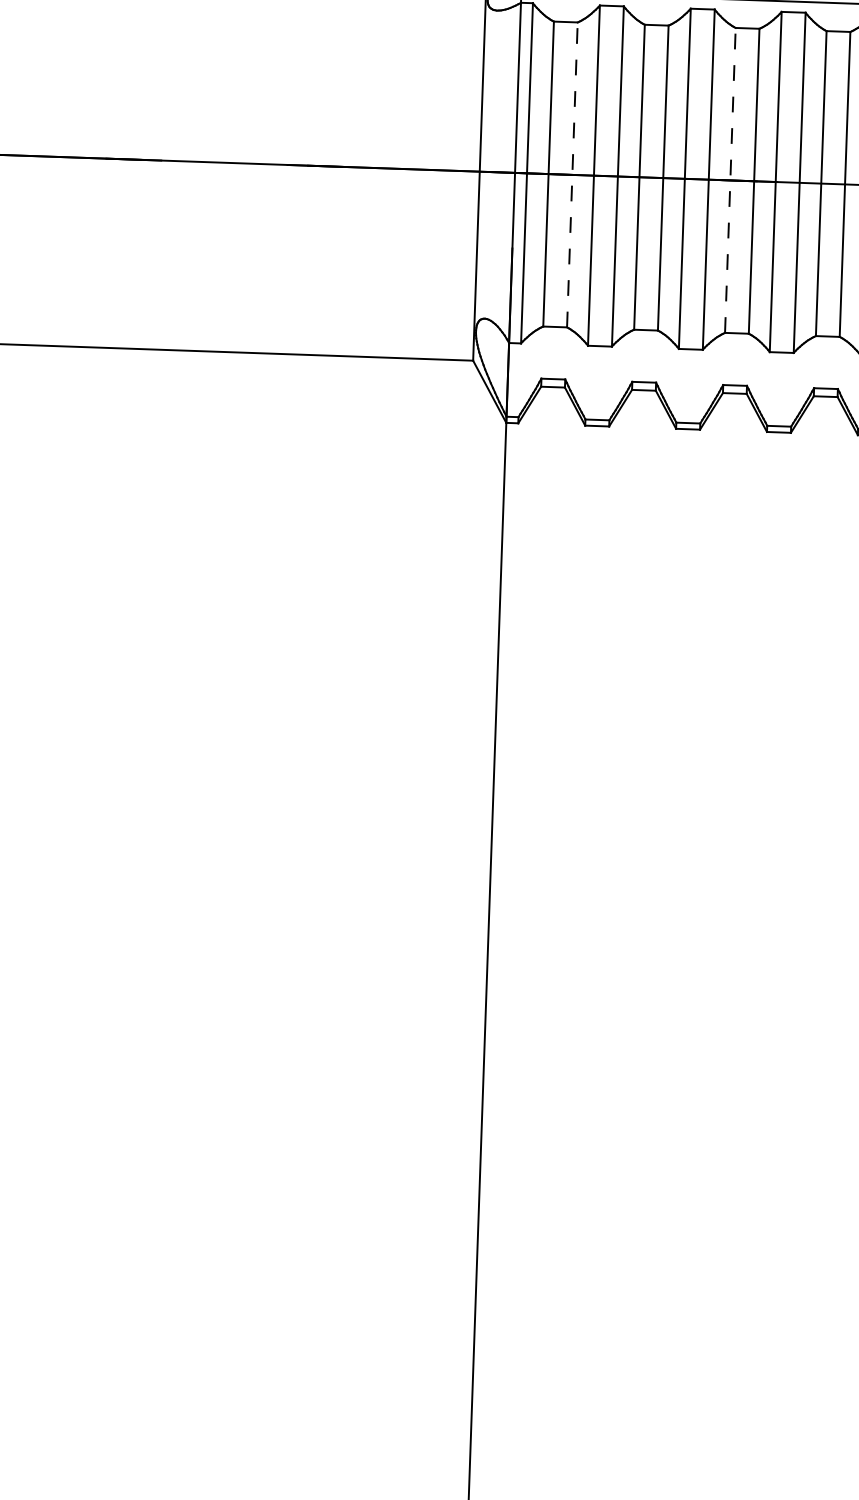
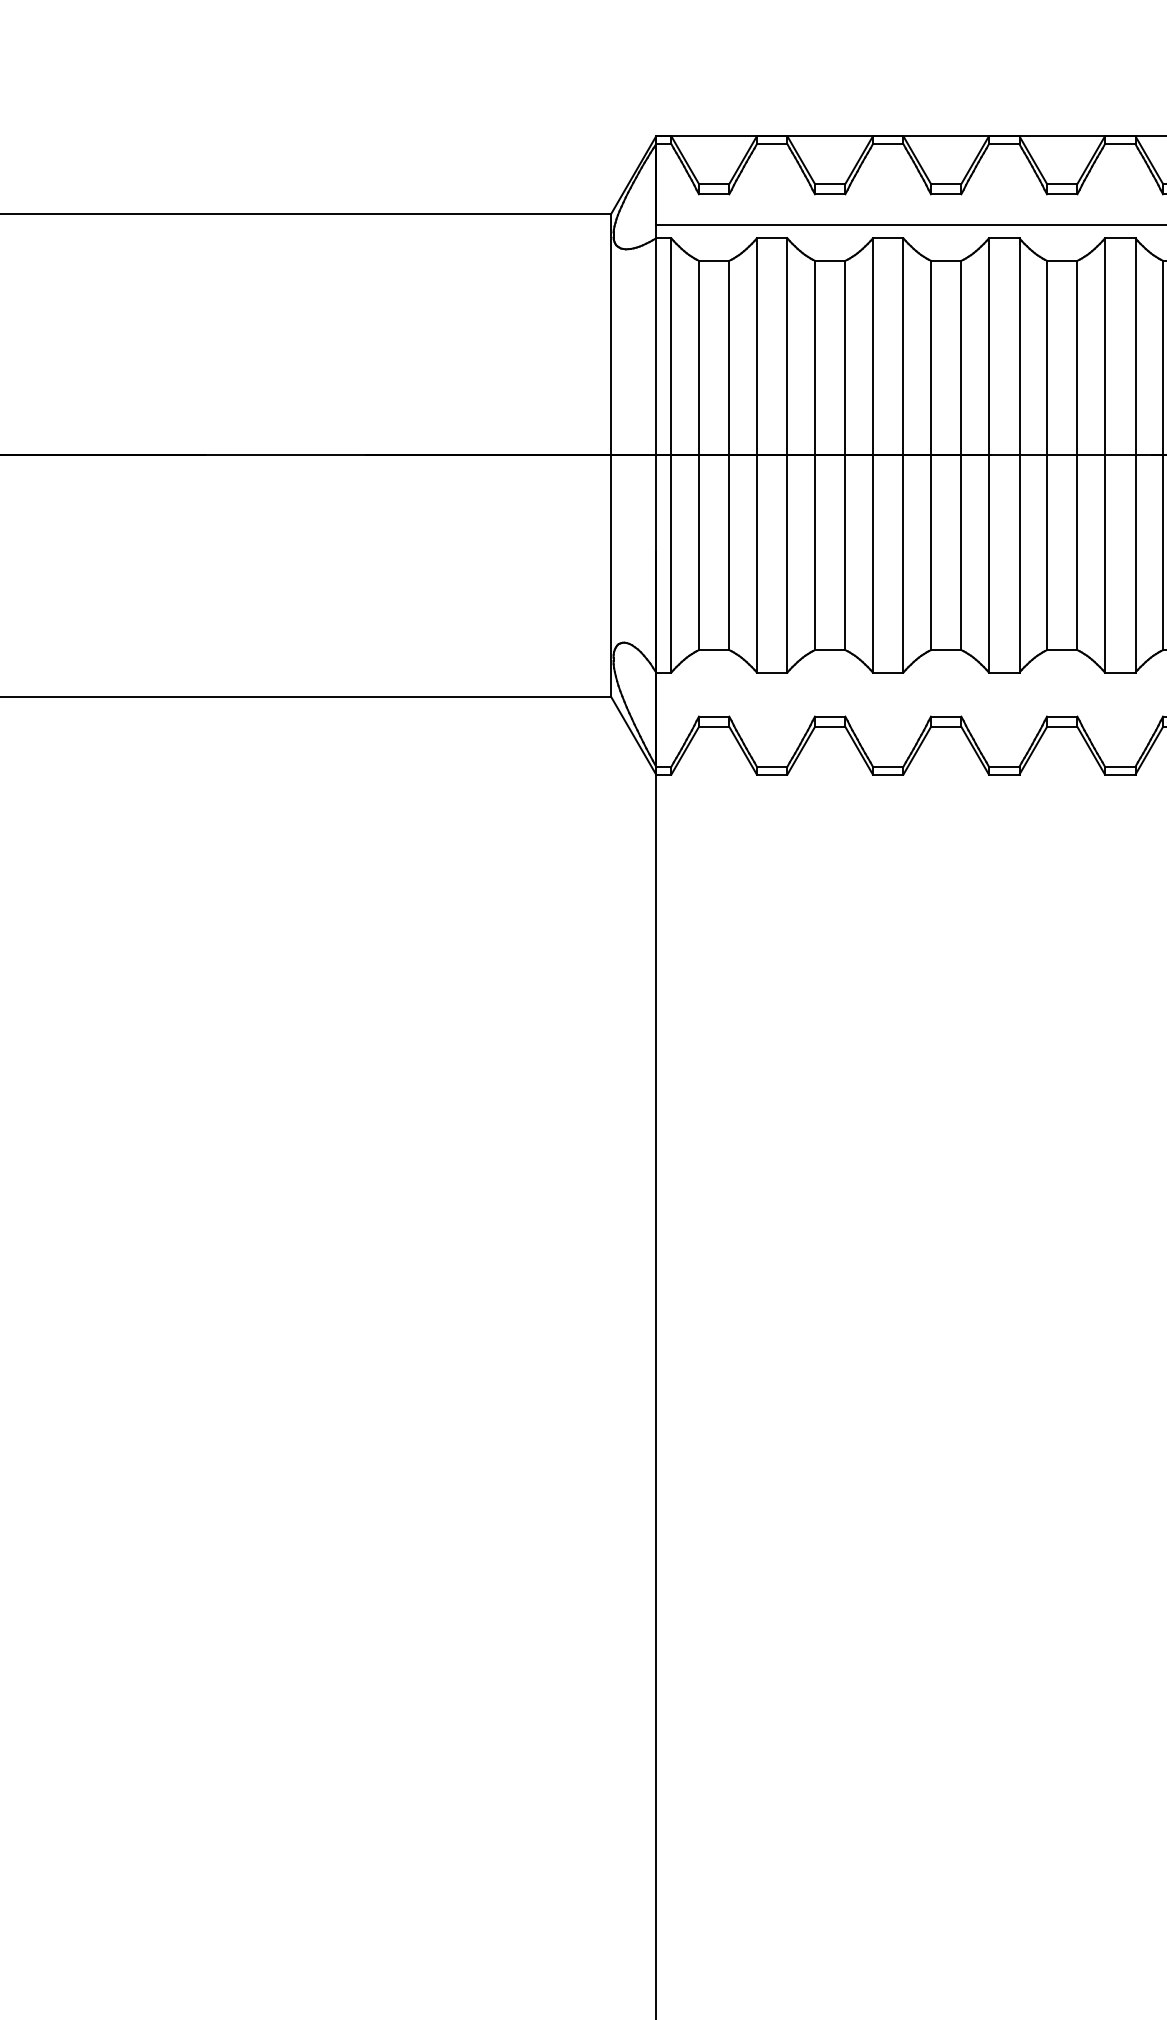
line: (572, 174) -> (729, 455), dashed -> solid
line: (730, 180) -> (931, 455), dashed -> solid

